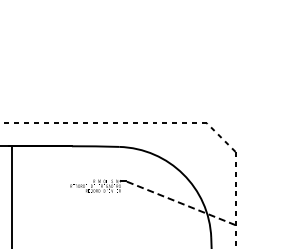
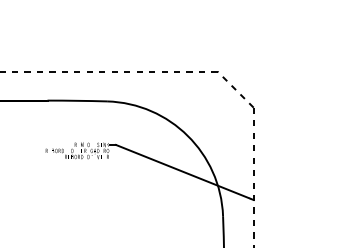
line: (180, 203) -> (184, 172), dashed -> solid

